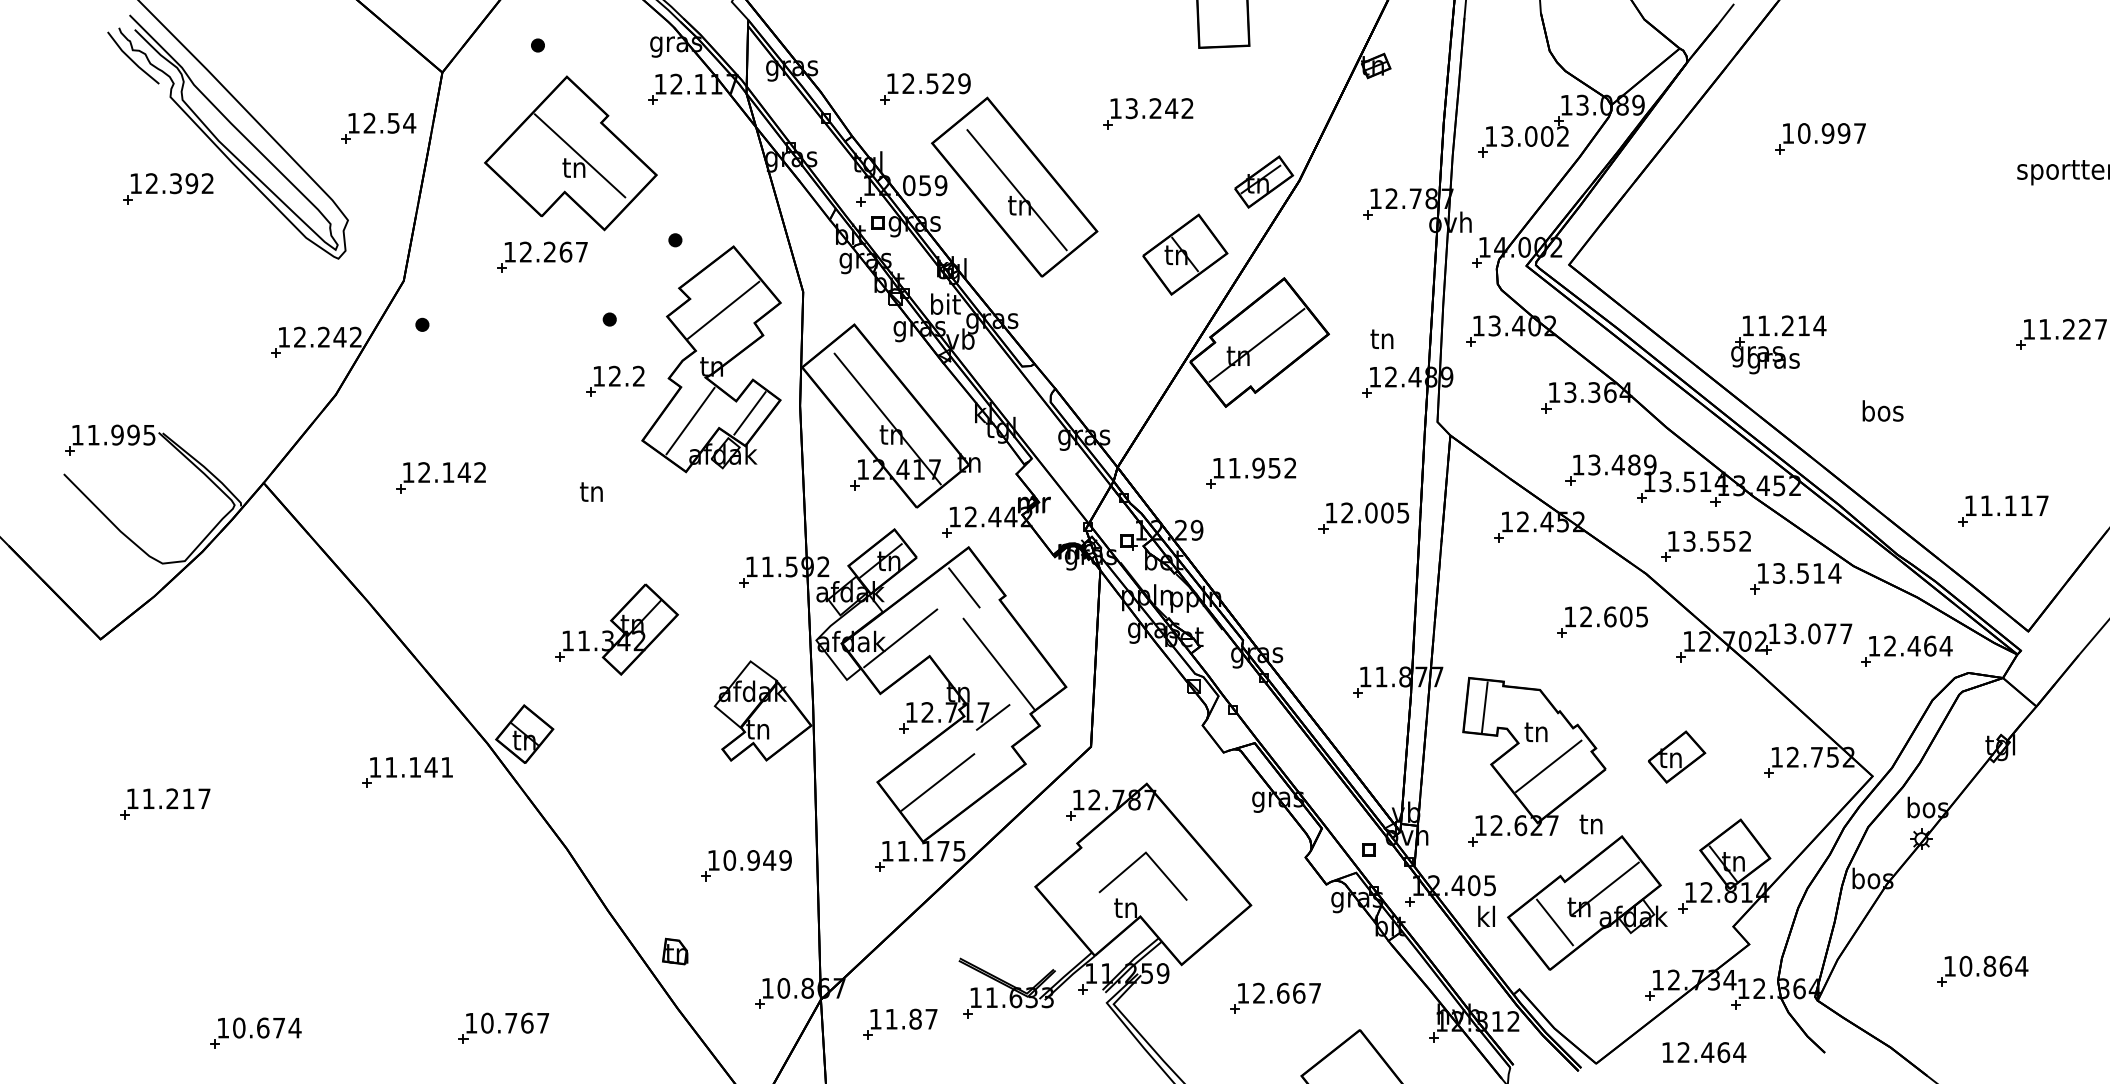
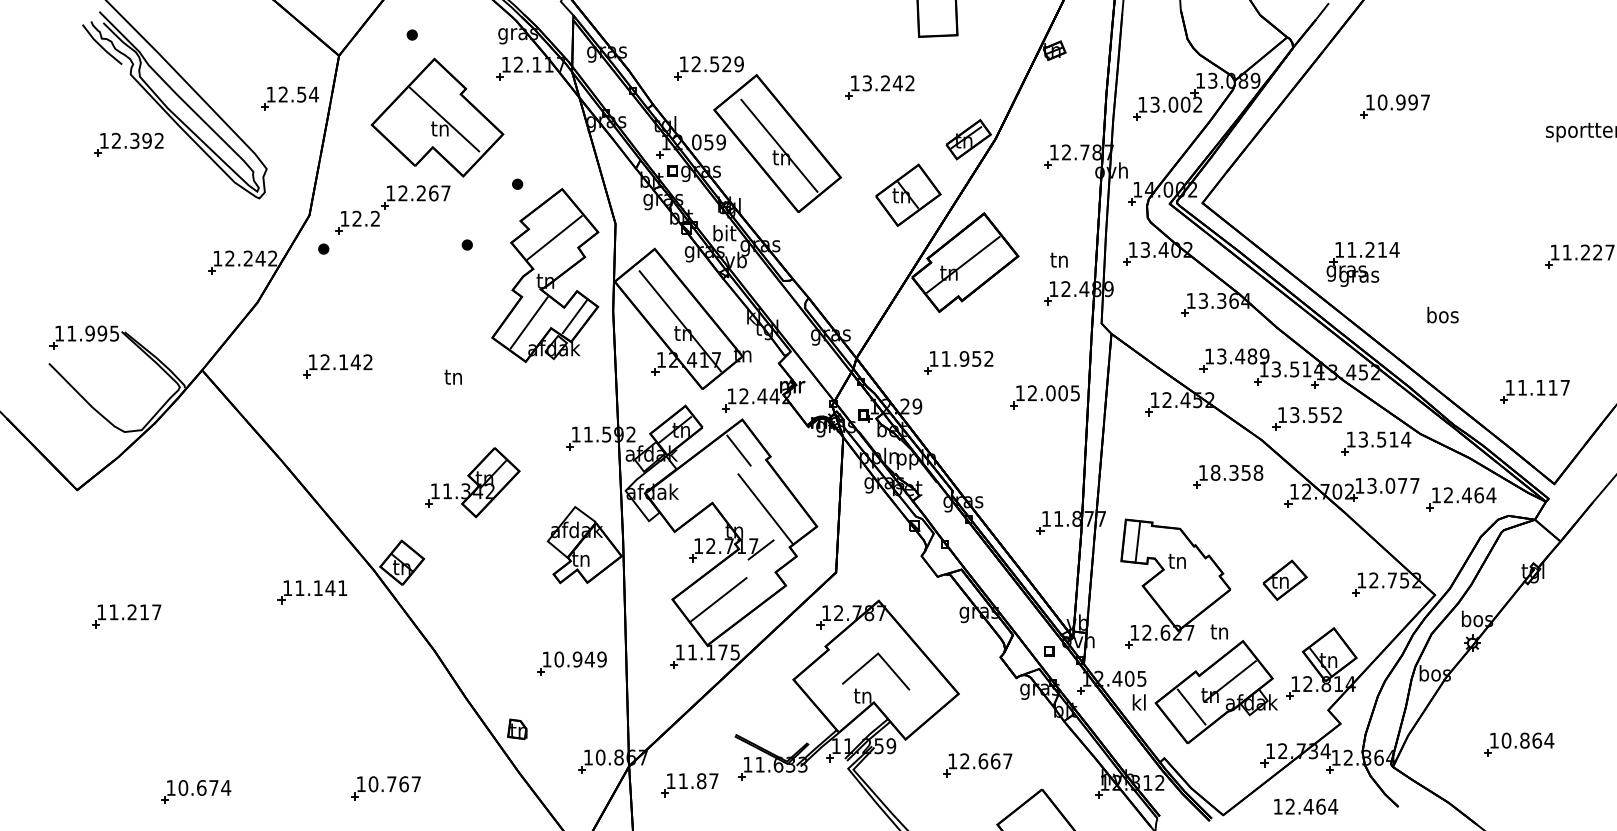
part: (615, 380) -> (357, 222), moved
text: (1614, 616) -> (1237, 472), 12.605 -> 18.358
line: (900, 638) -> (690, 489), removed
line: (1548, 766) -> (1186, 587), removed

